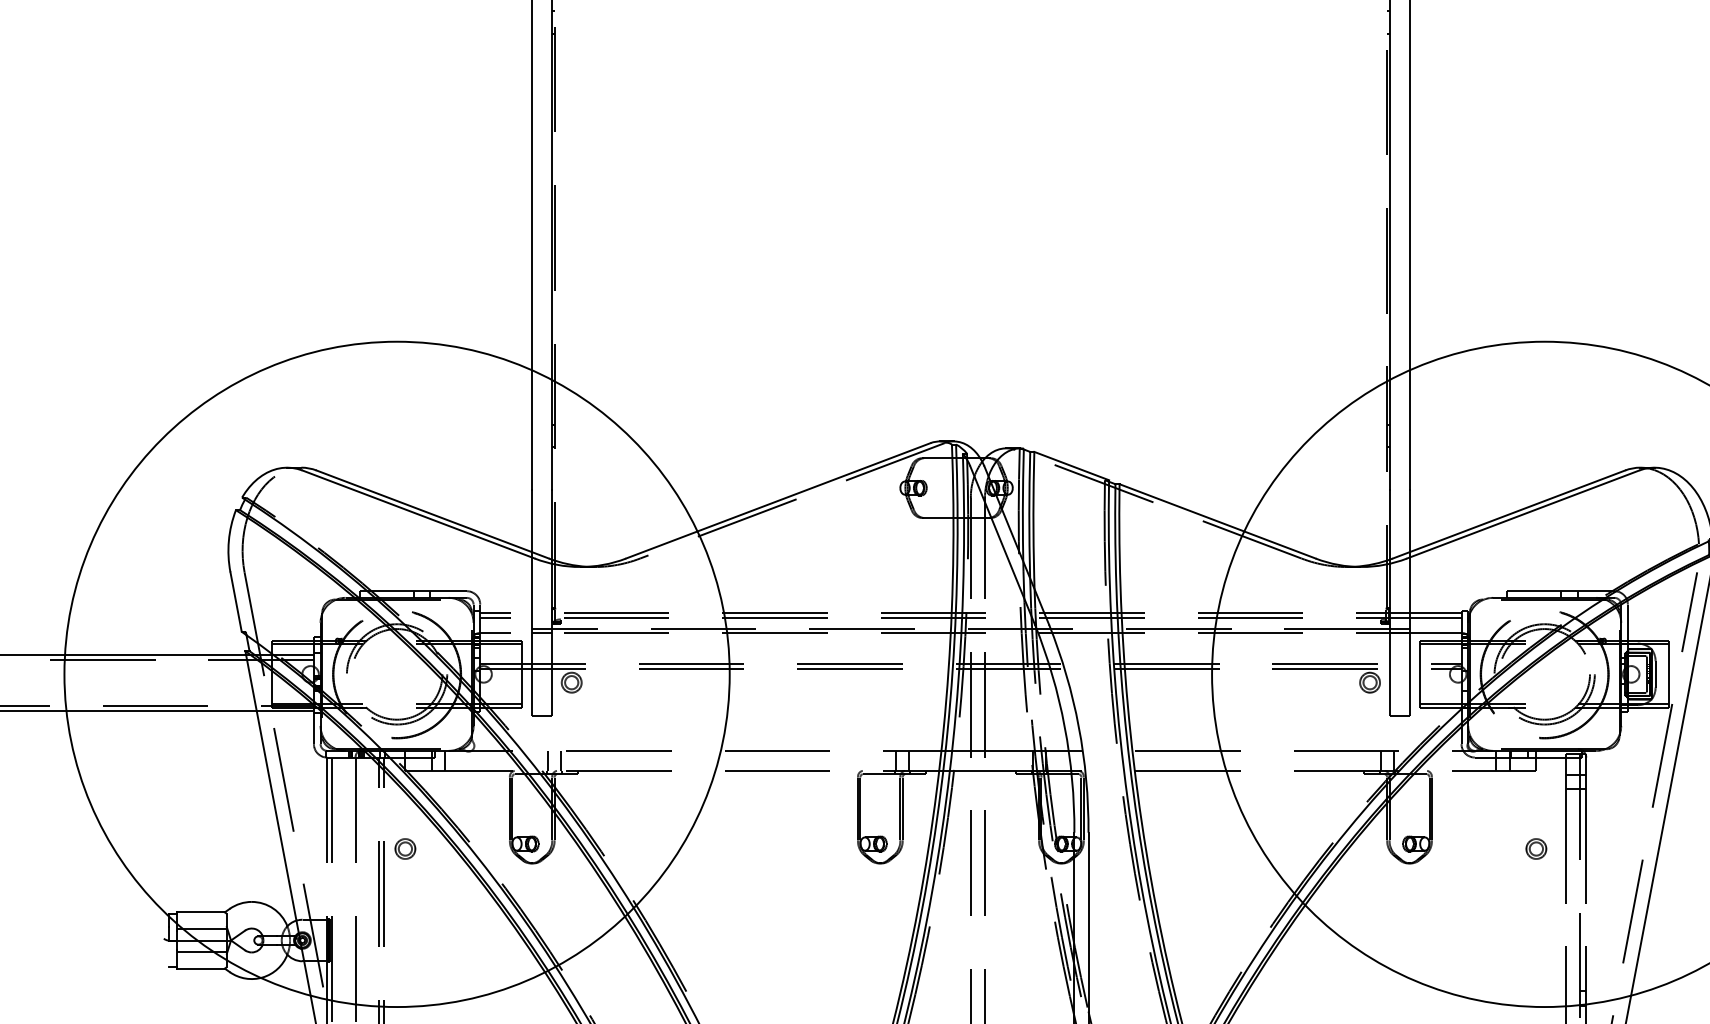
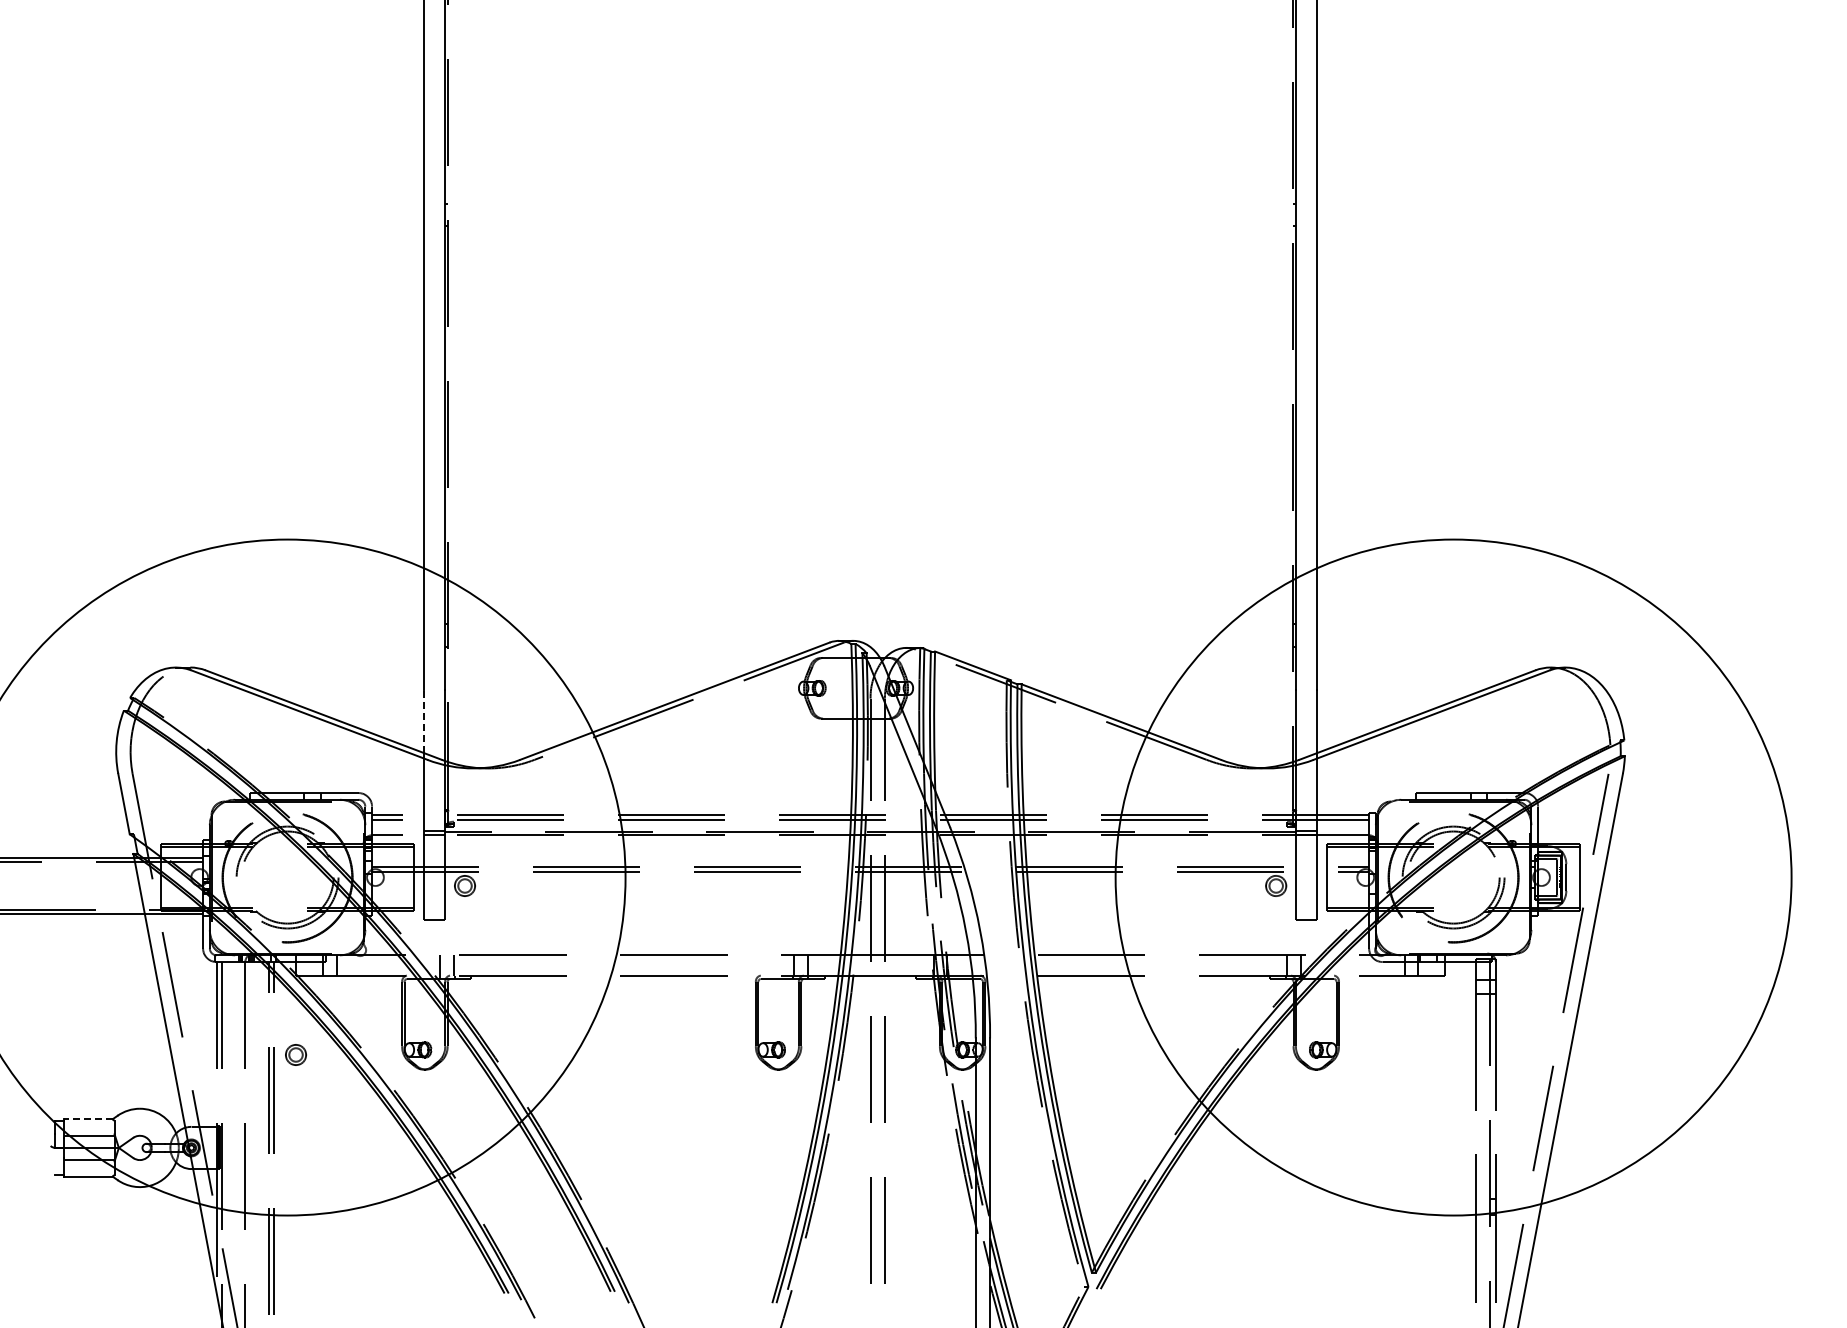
line: (531, 520) -> (424, 721), solid -> dashed
part: (1536, 848) -> (1445, 1054), removed
line: (200, 912) -> (87, 1119), solid -> dashed

